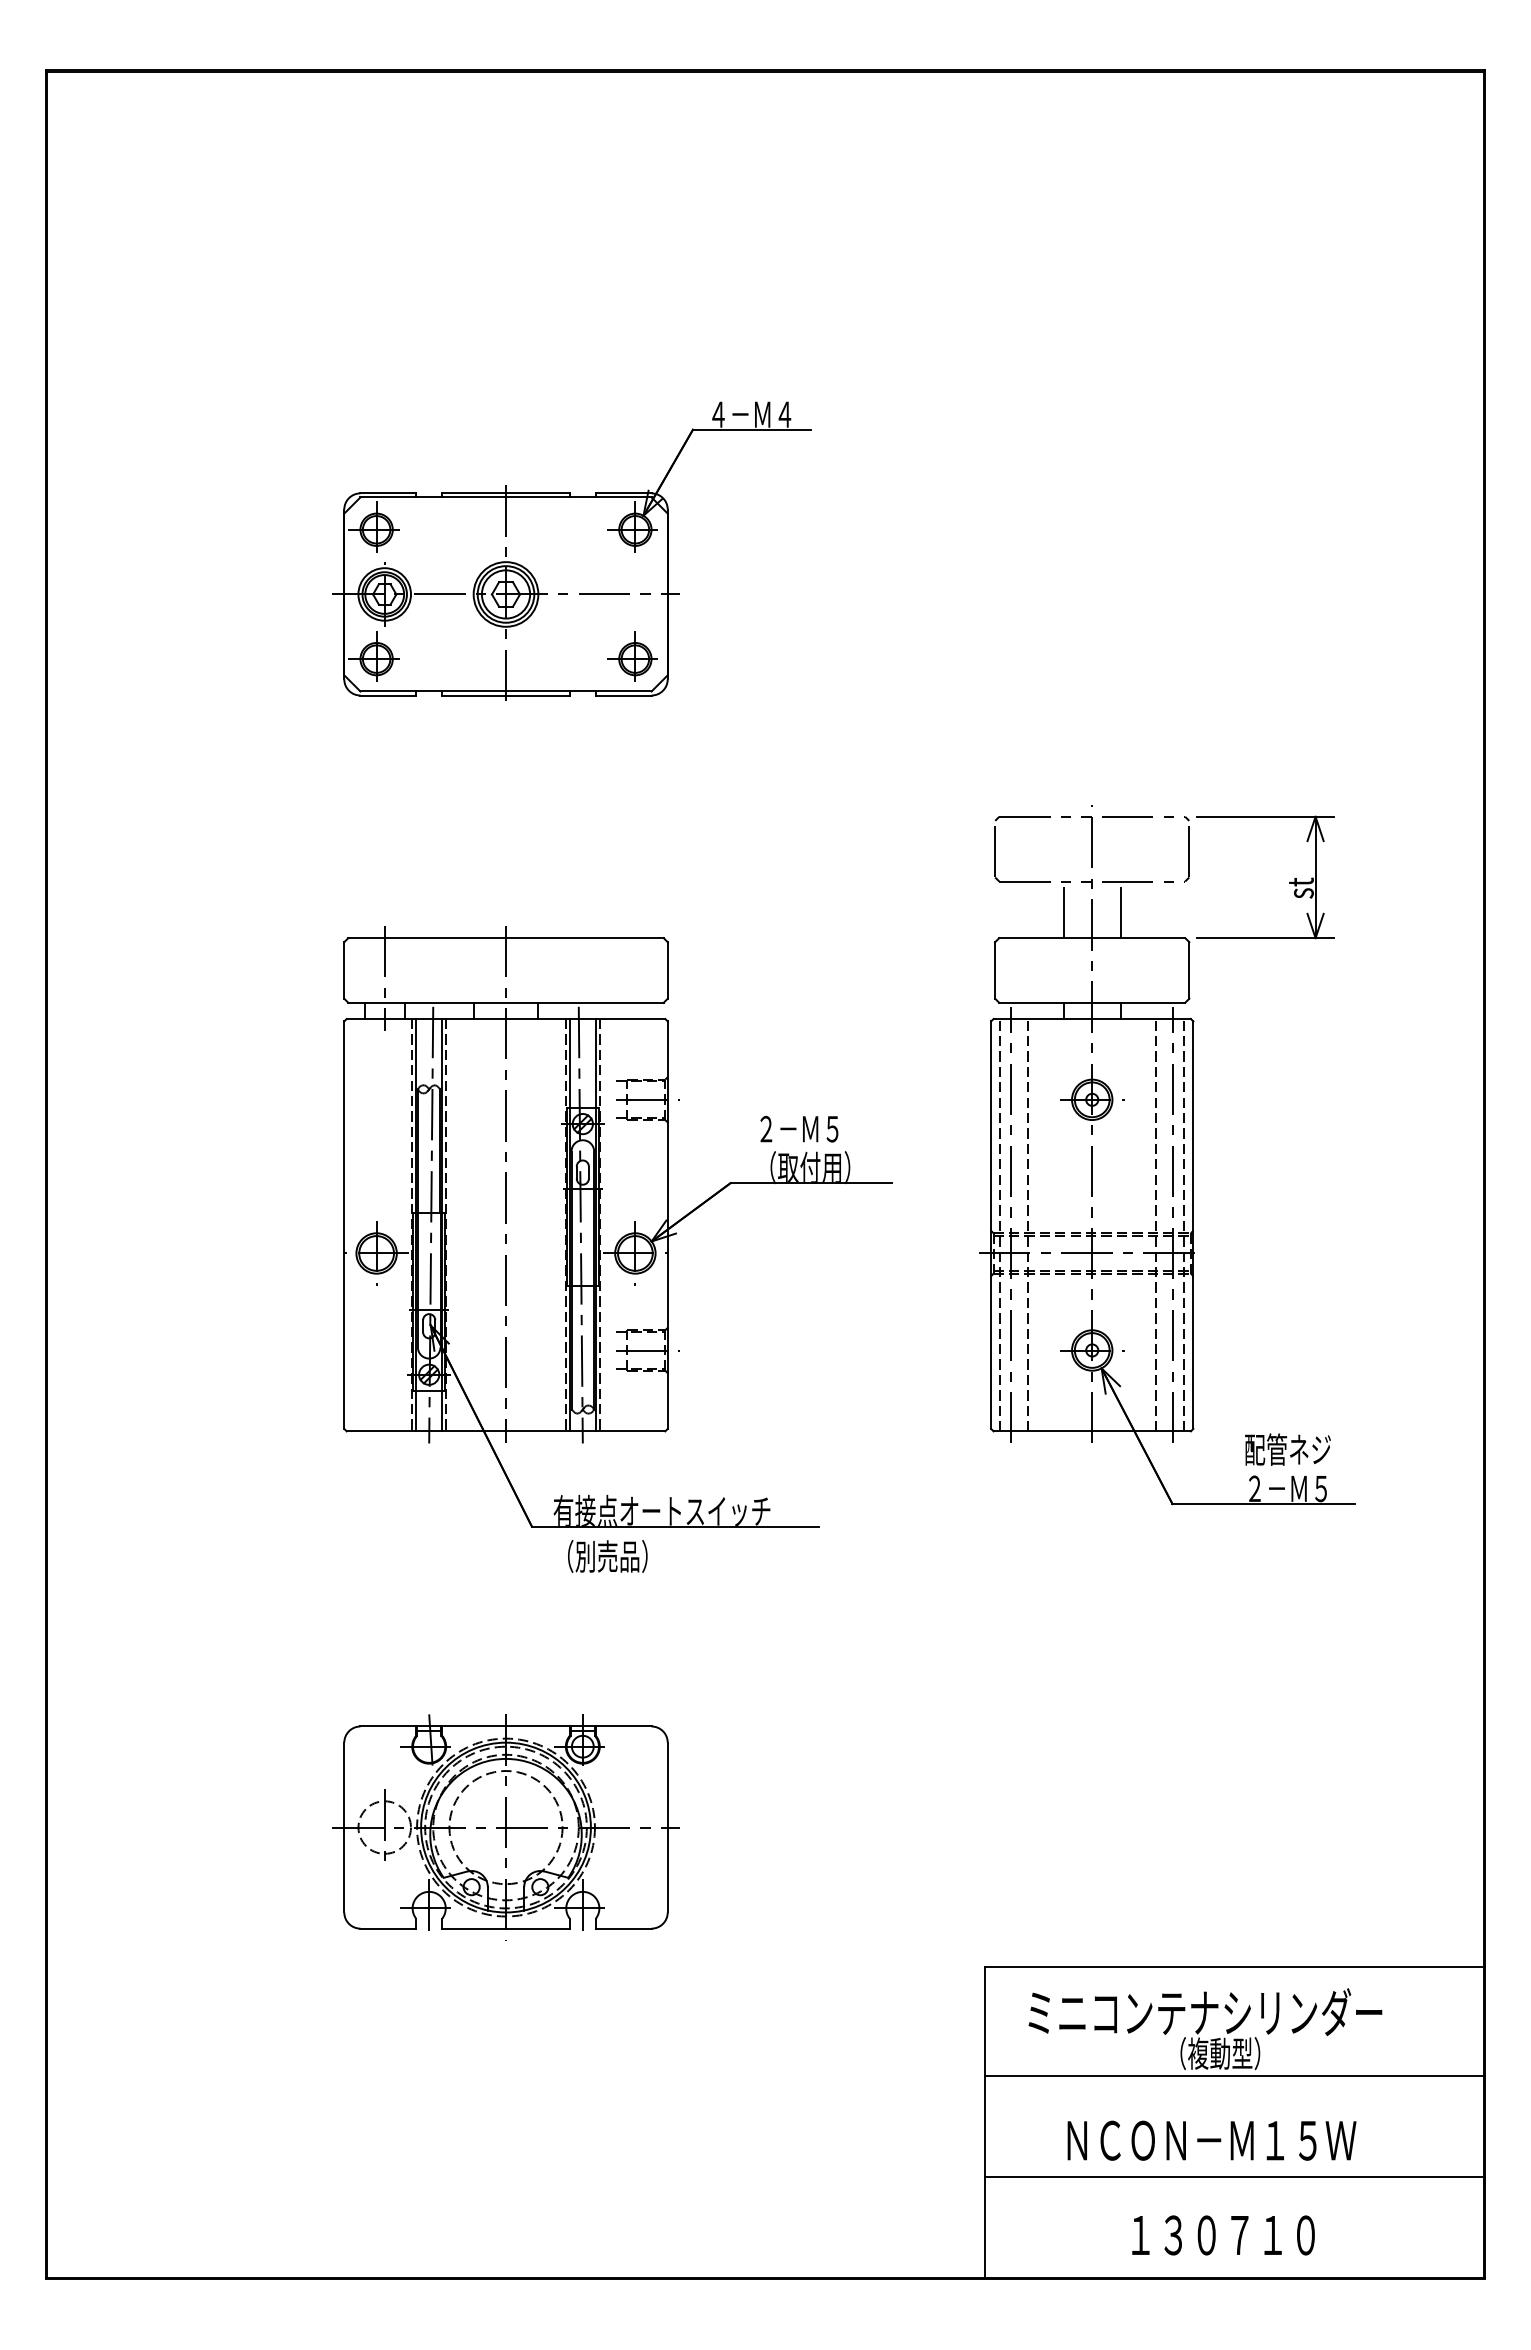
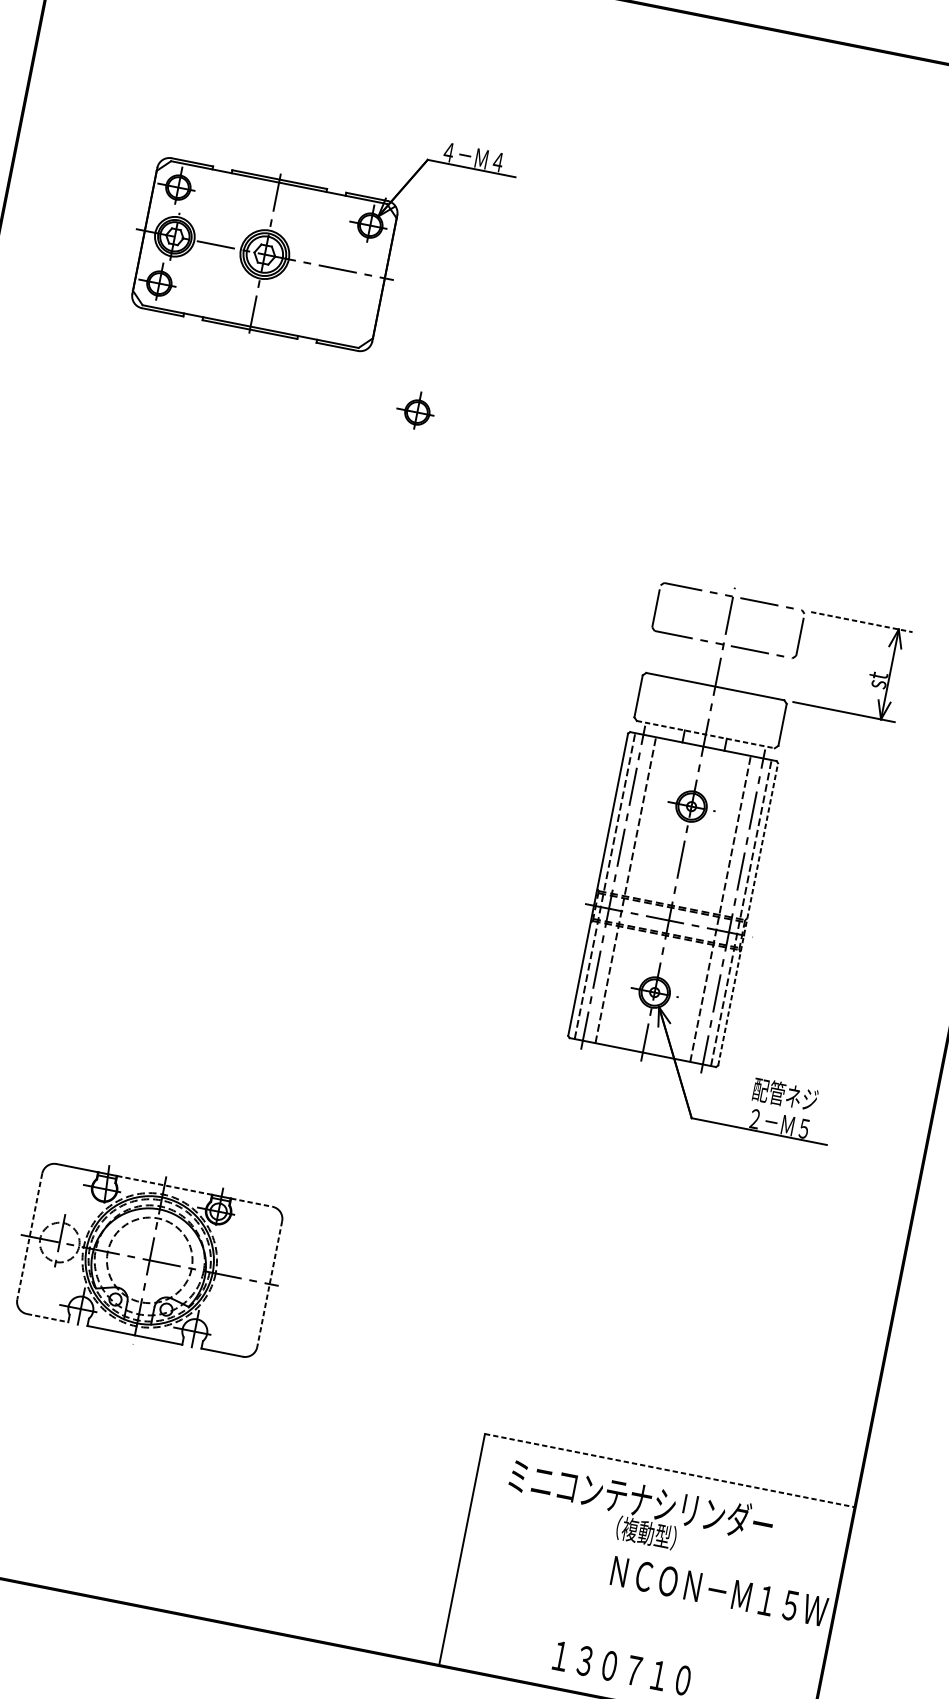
part: (571, 550) -> (319, 231), moved
line: (1266, 816) -> (862, 621), solid -> dashed
line: (1063, 909) -> (698, 661), removed
line: (1120, 909) -> (740, 669), removed
line: (1092, 1002) -> (706, 734), solid -> dashed
line: (1193, 1225) -> (748, 914), solid -> dashed
part: (617, 1249) -> (317, 847), removed
line: (506, 1726) -> (164, 1185), solid -> dashed
line: (623, 1726) -> (251, 1202), solid -> dashed
line: (344, 1827) -> (29, 1236), solid -> dashed
line: (667, 1827) -> (269, 1284), solid -> dashed
line: (388, 1928) -> (47, 1318), solid -> dashed
line: (1235, 1966) -> (670, 1470), solid -> dashed
line: (1235, 2075) -> (654, 1551), removed
text: (1211, 2140) -> (719, 1591), moved
line: (1235, 2176) -> (639, 1626), removed

